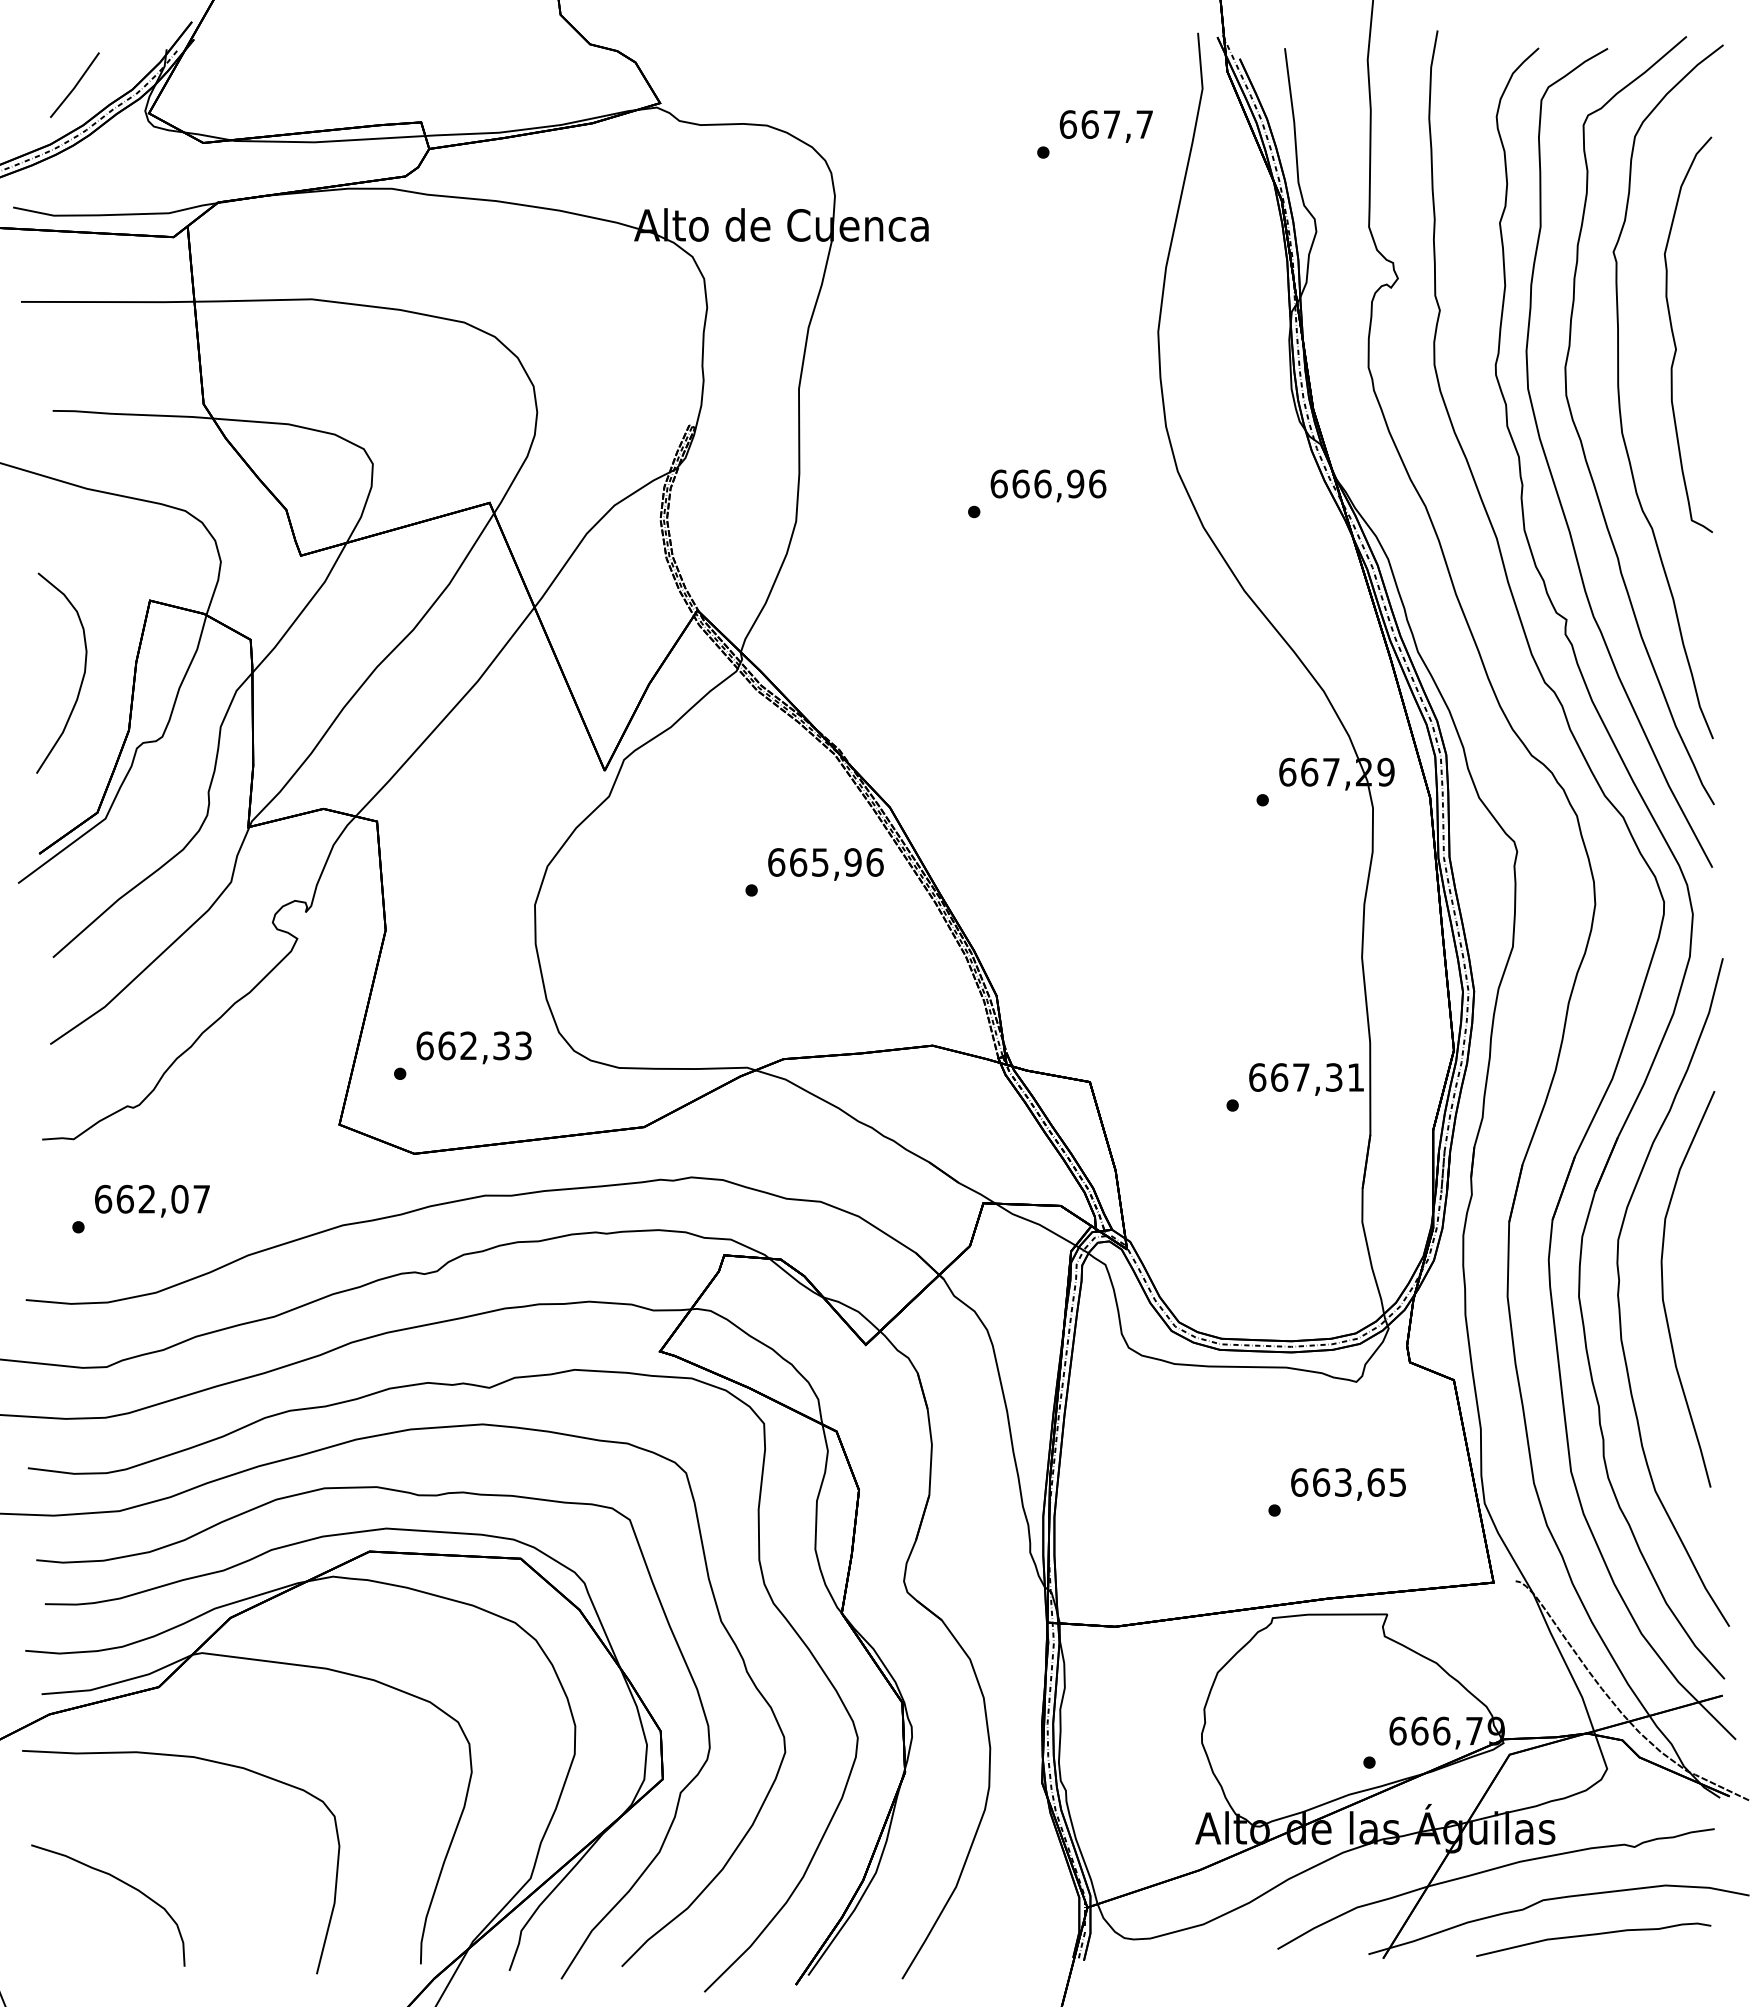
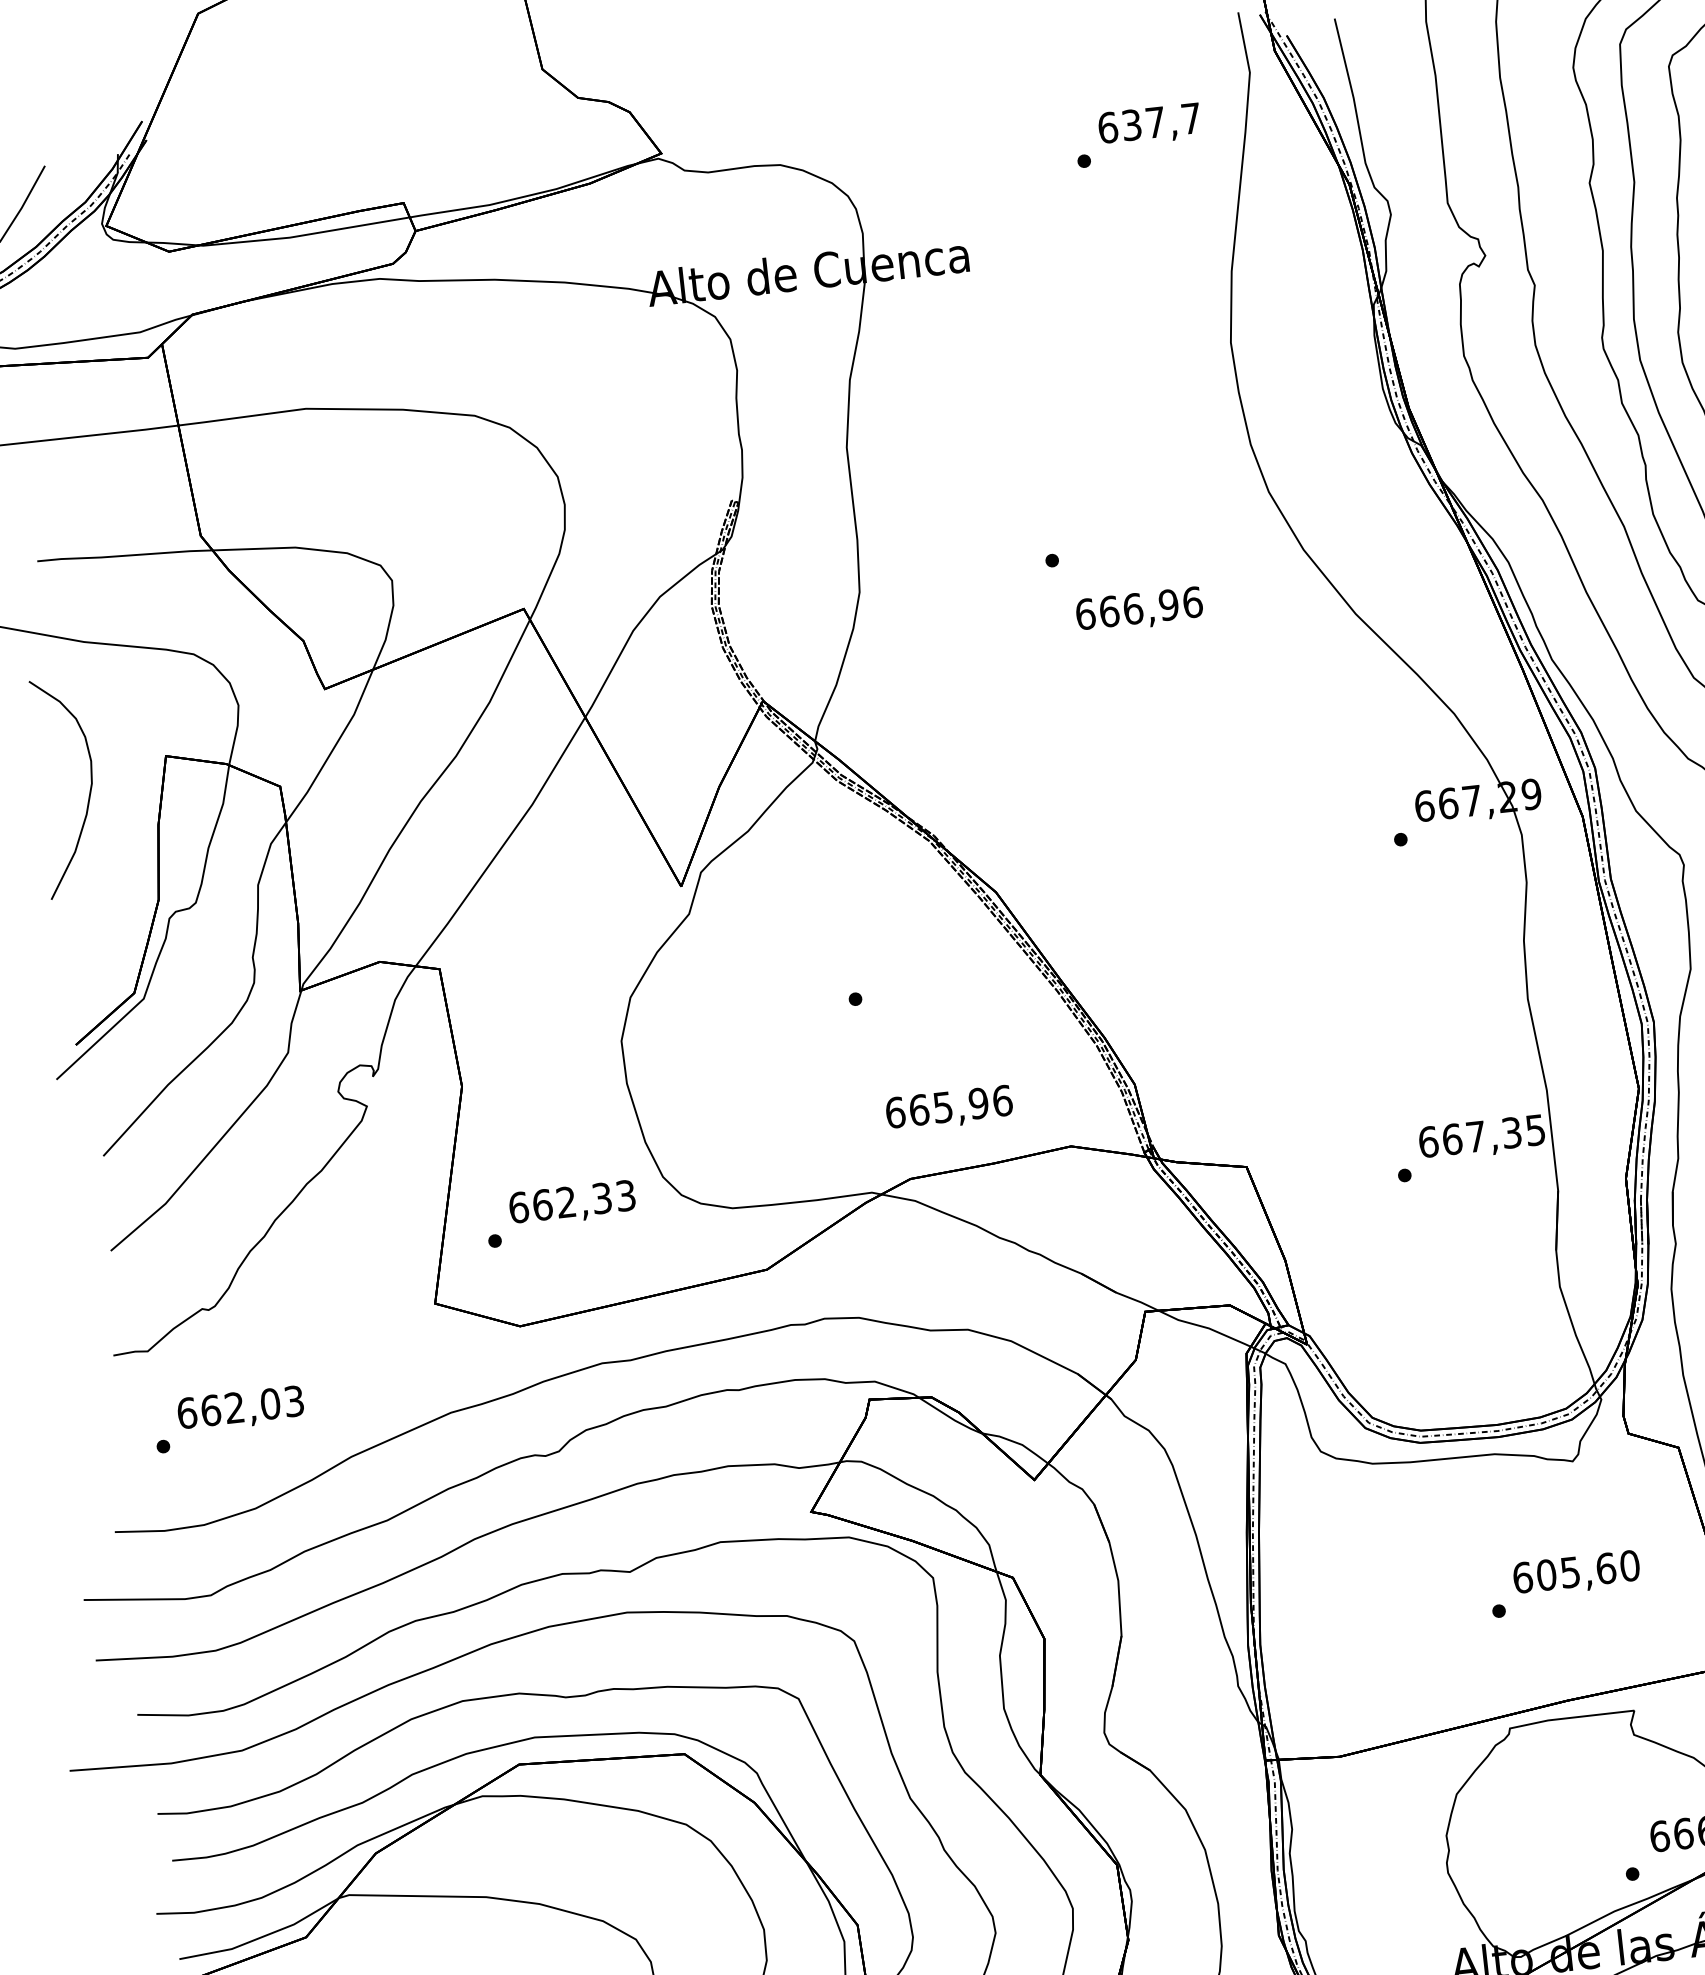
text: (1089, 124) -> (1131, 125), 667,7 -> 637,7
text: (1048, 485) -> (1139, 609), moved
curve: (82, 676) -> (89, 788), moved
text: (825, 864) -> (948, 1109), moved
text: (1355, 1077) -> (1535, 1130), 667,31 -> 667,35
text: (201, 1198) -> (293, 1400), 662,07 -> 662,03
text: (1359, 1482) -> (1588, 1570), 663,65 -> 605,60

